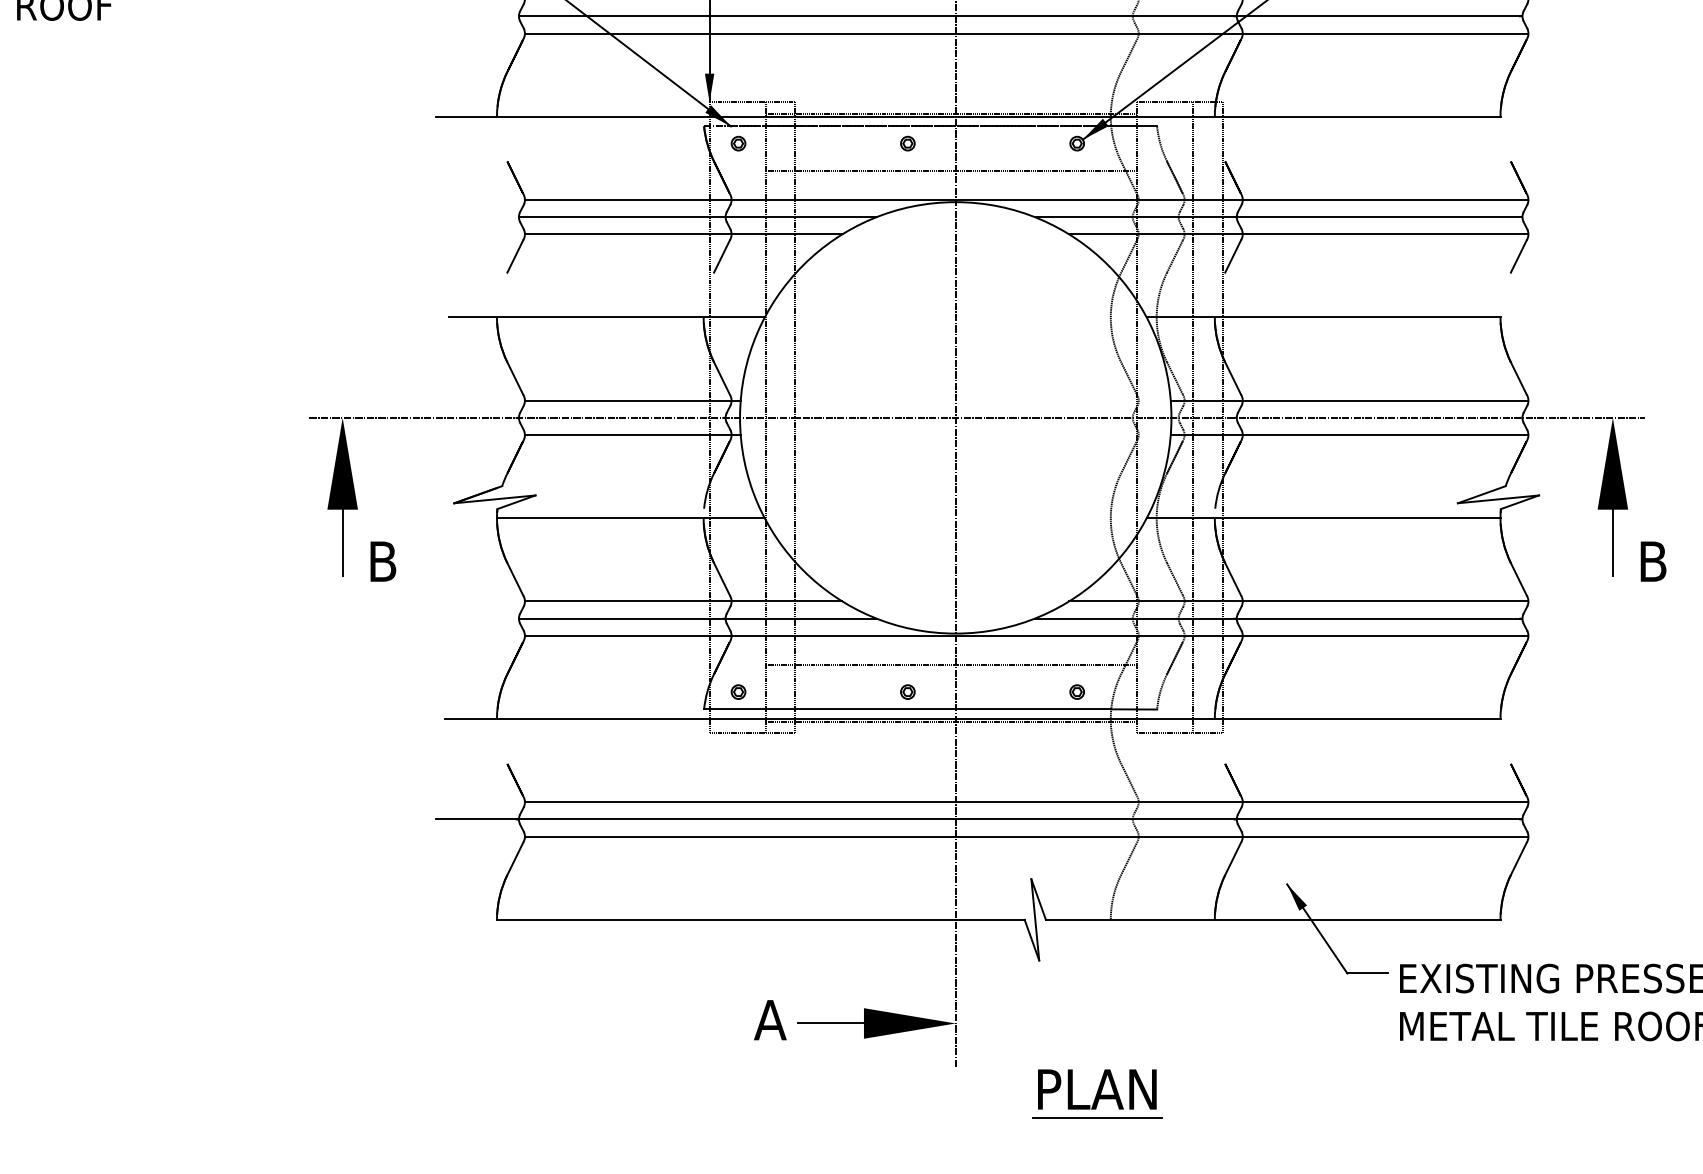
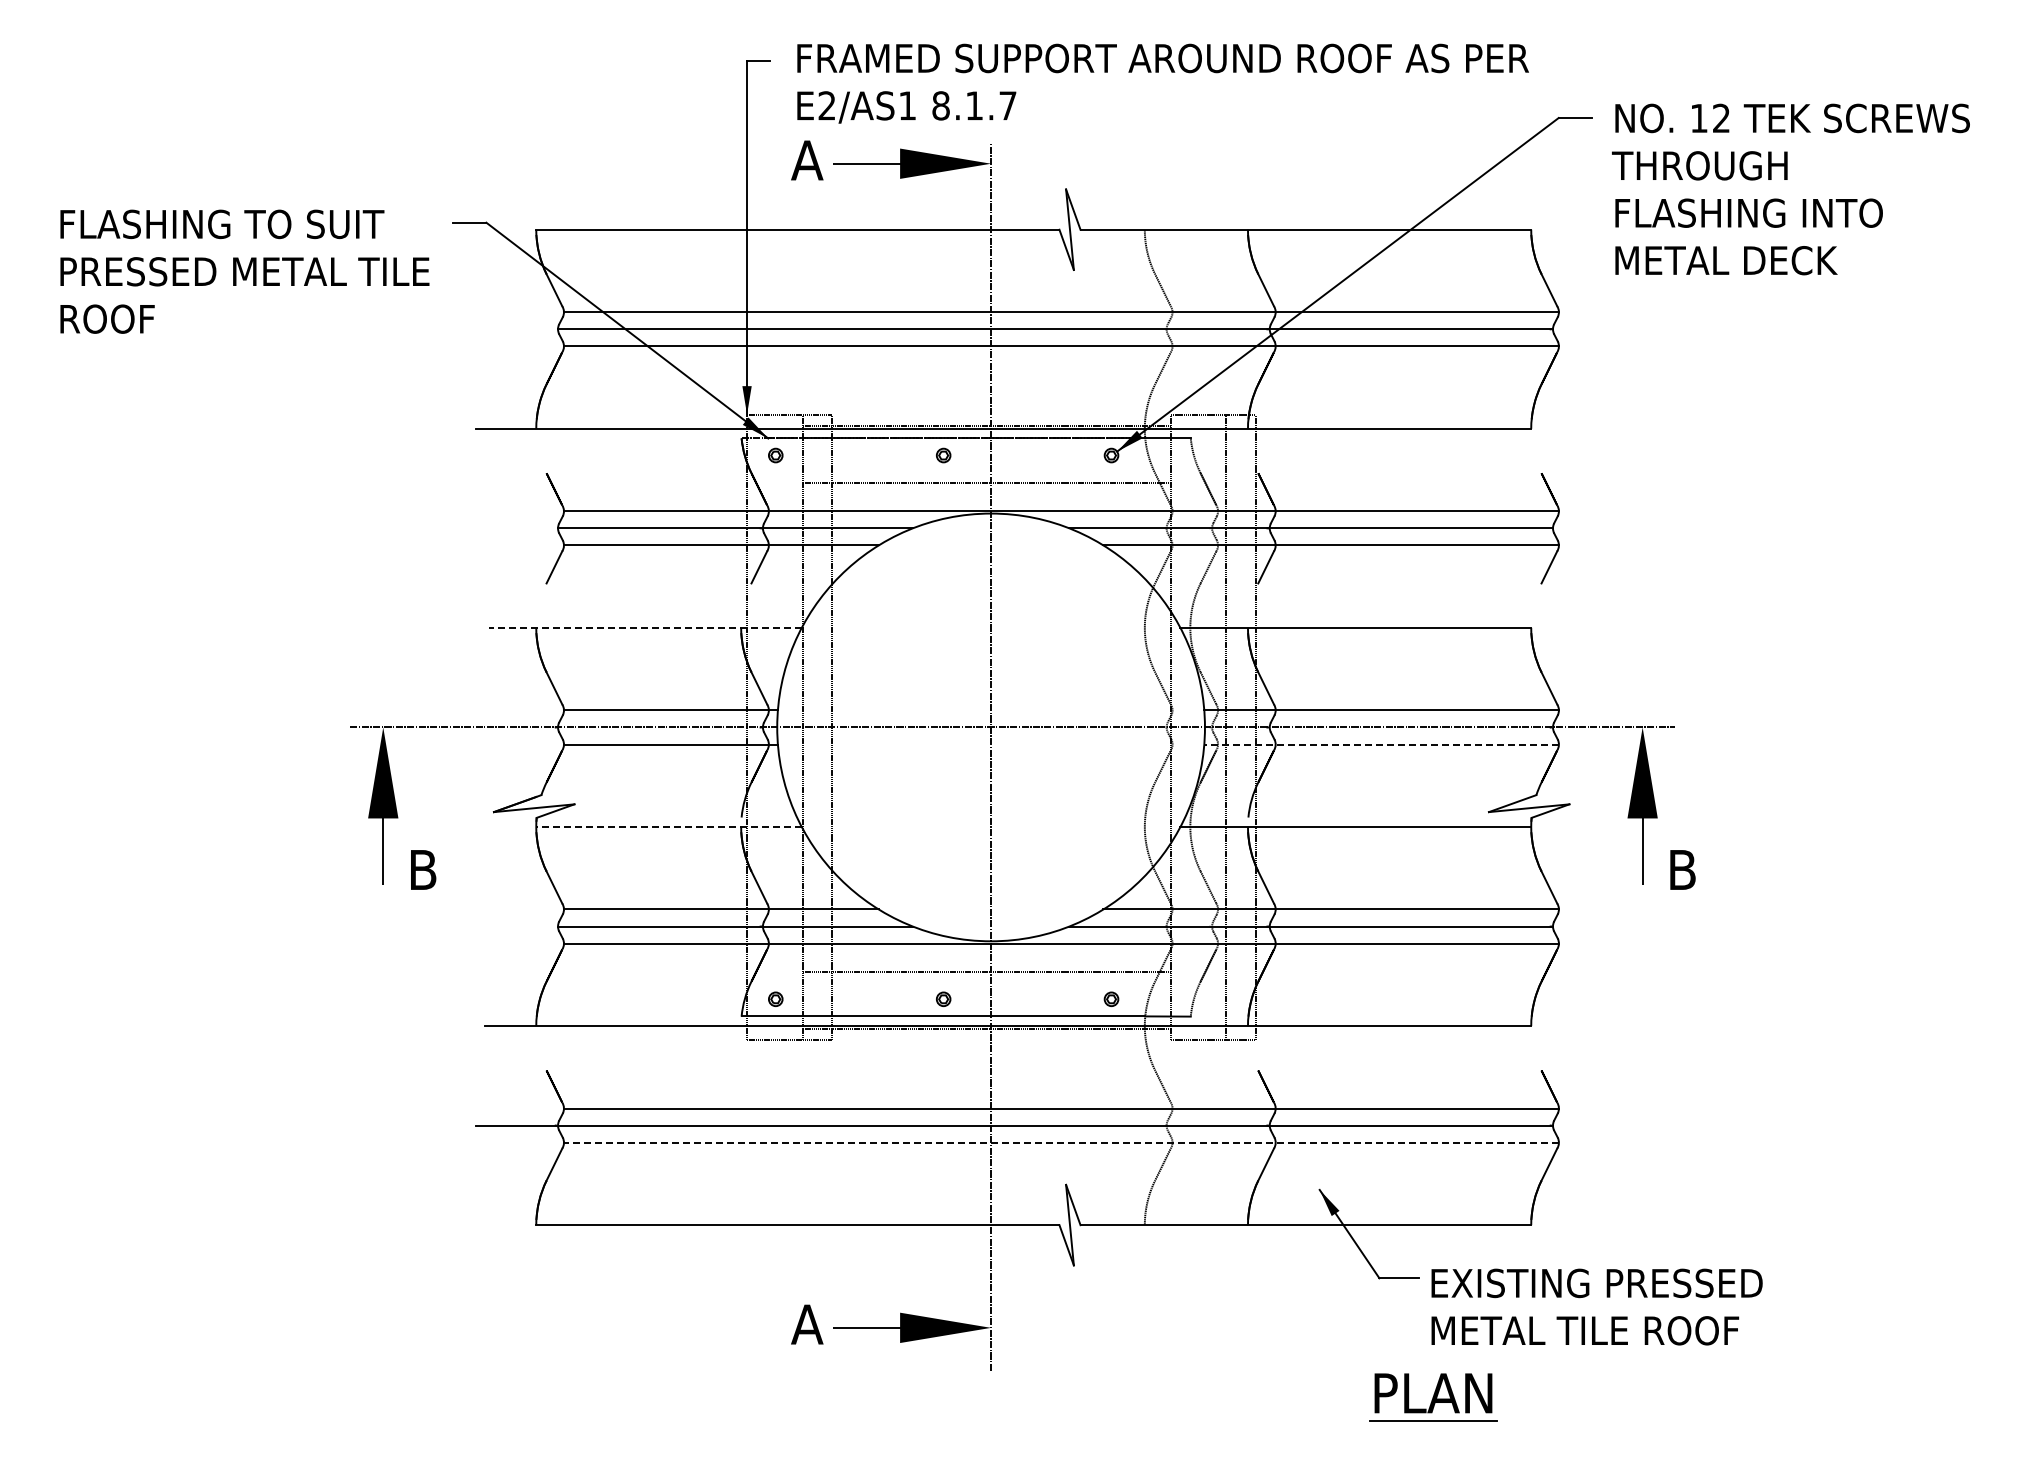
line: (606, 317) -> (644, 627), solid -> dashed
line: (1349, 435) -> (1381, 744), solid -> dashed
line: (631, 517) -> (669, 826), solid -> dashed
line: (1025, 836) -> (1060, 1142), solid -> dashed
part: (1097, 1093) -> (1433, 1397), moved

